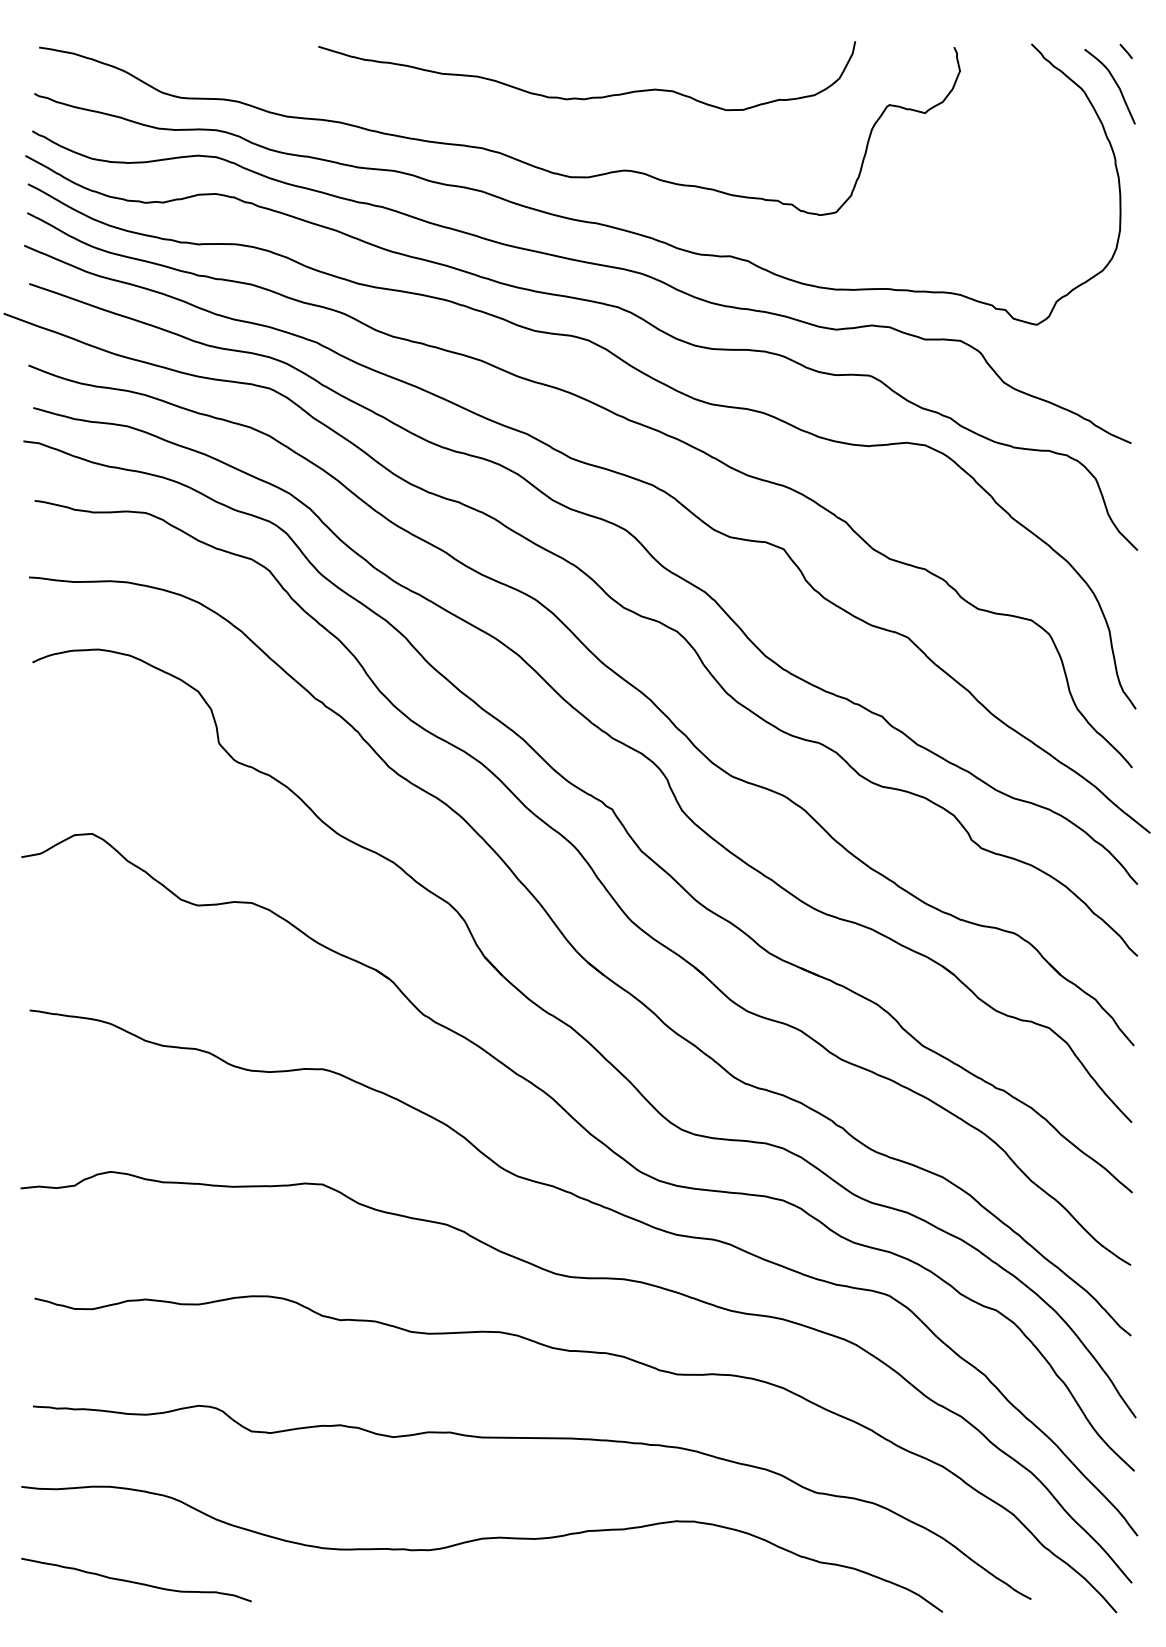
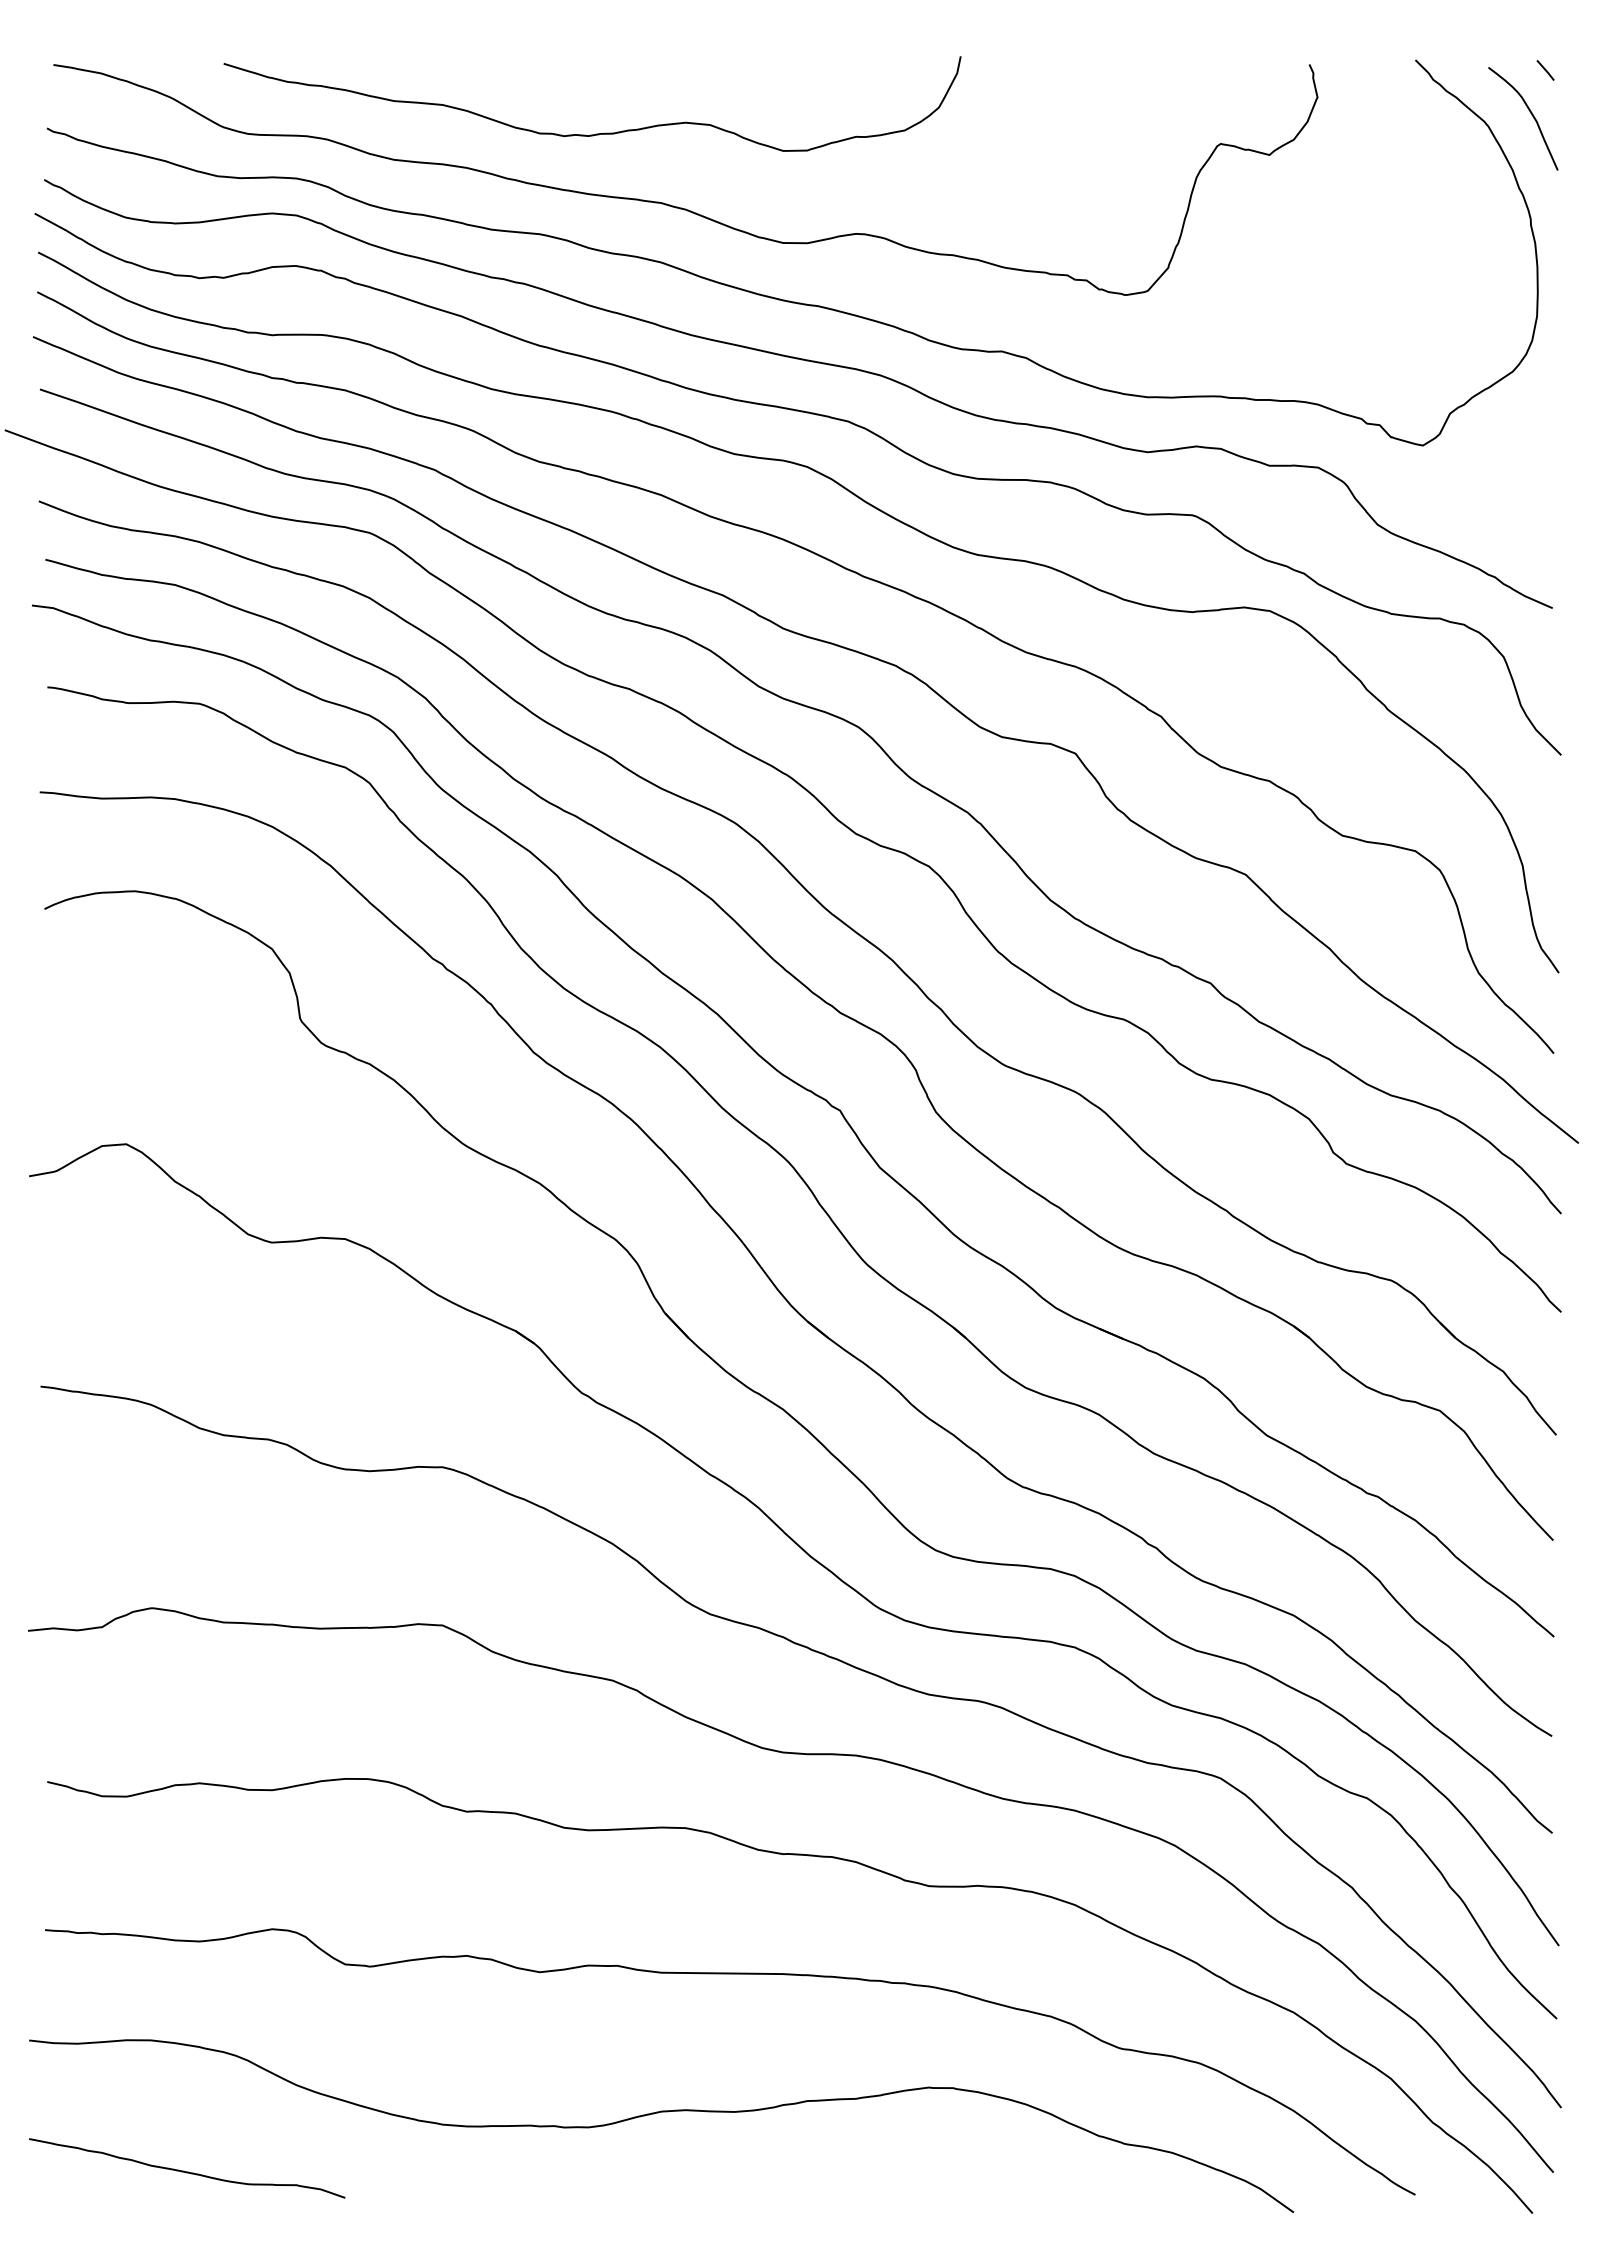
curve: (589, 97) -> (595, 133), moved

